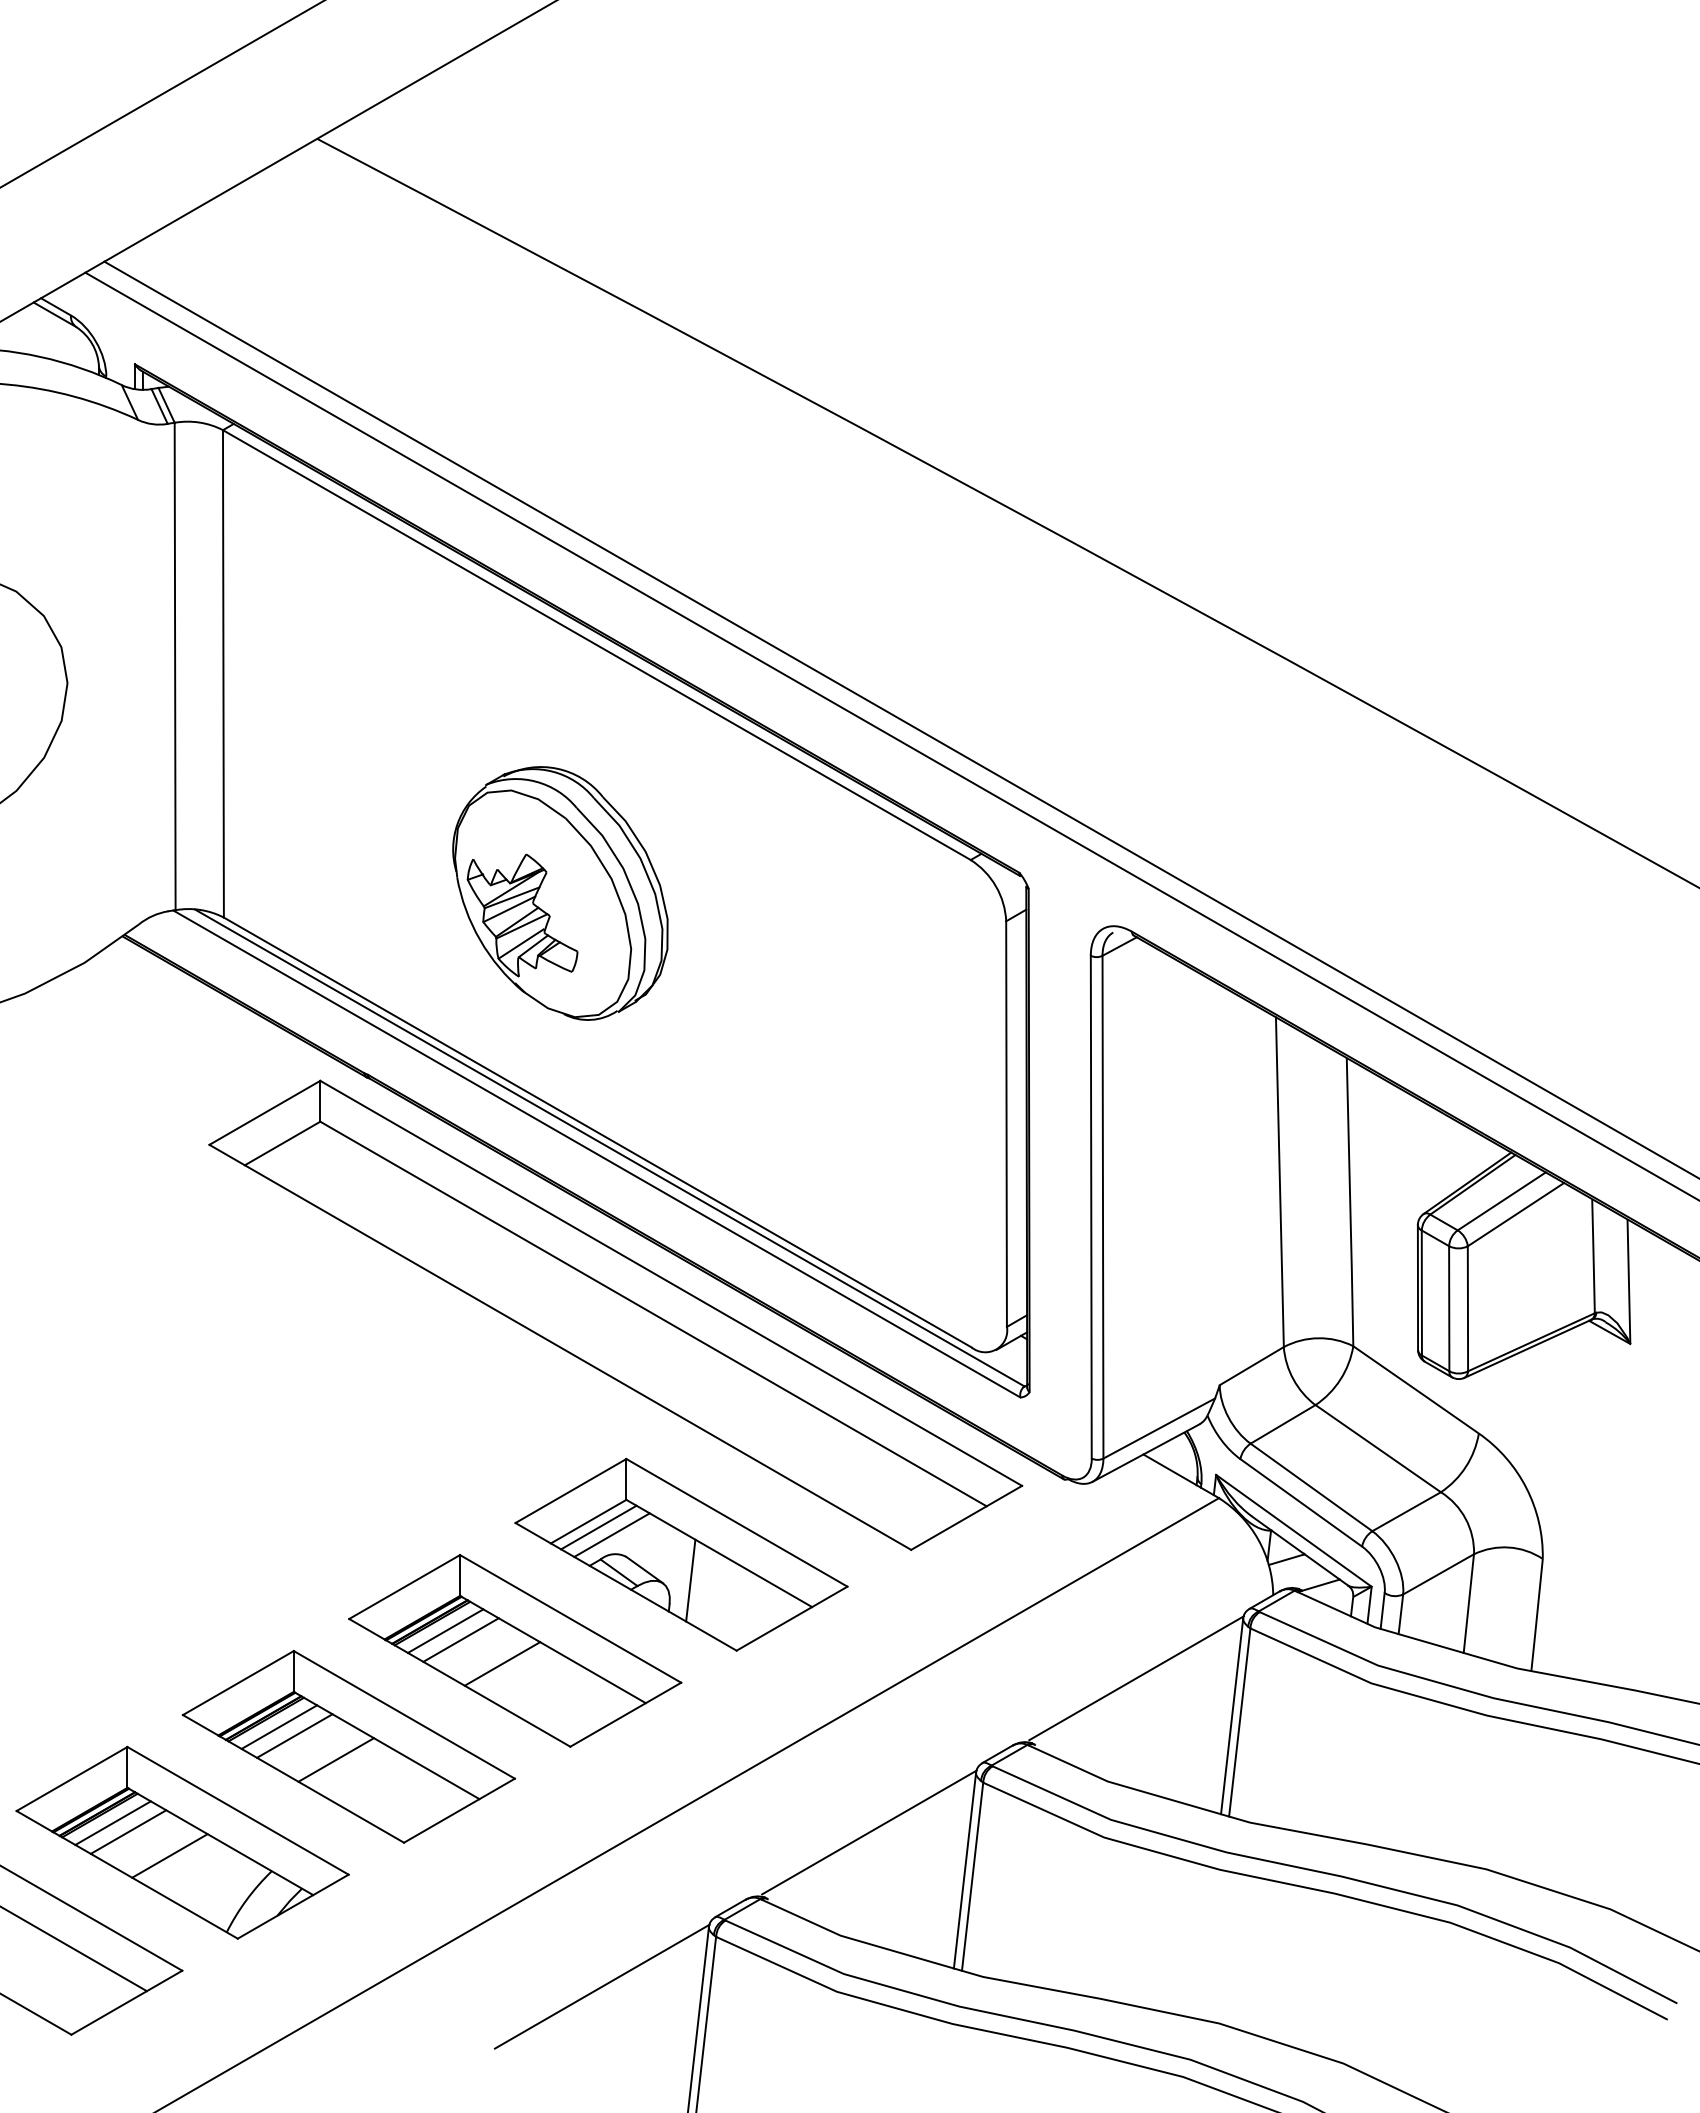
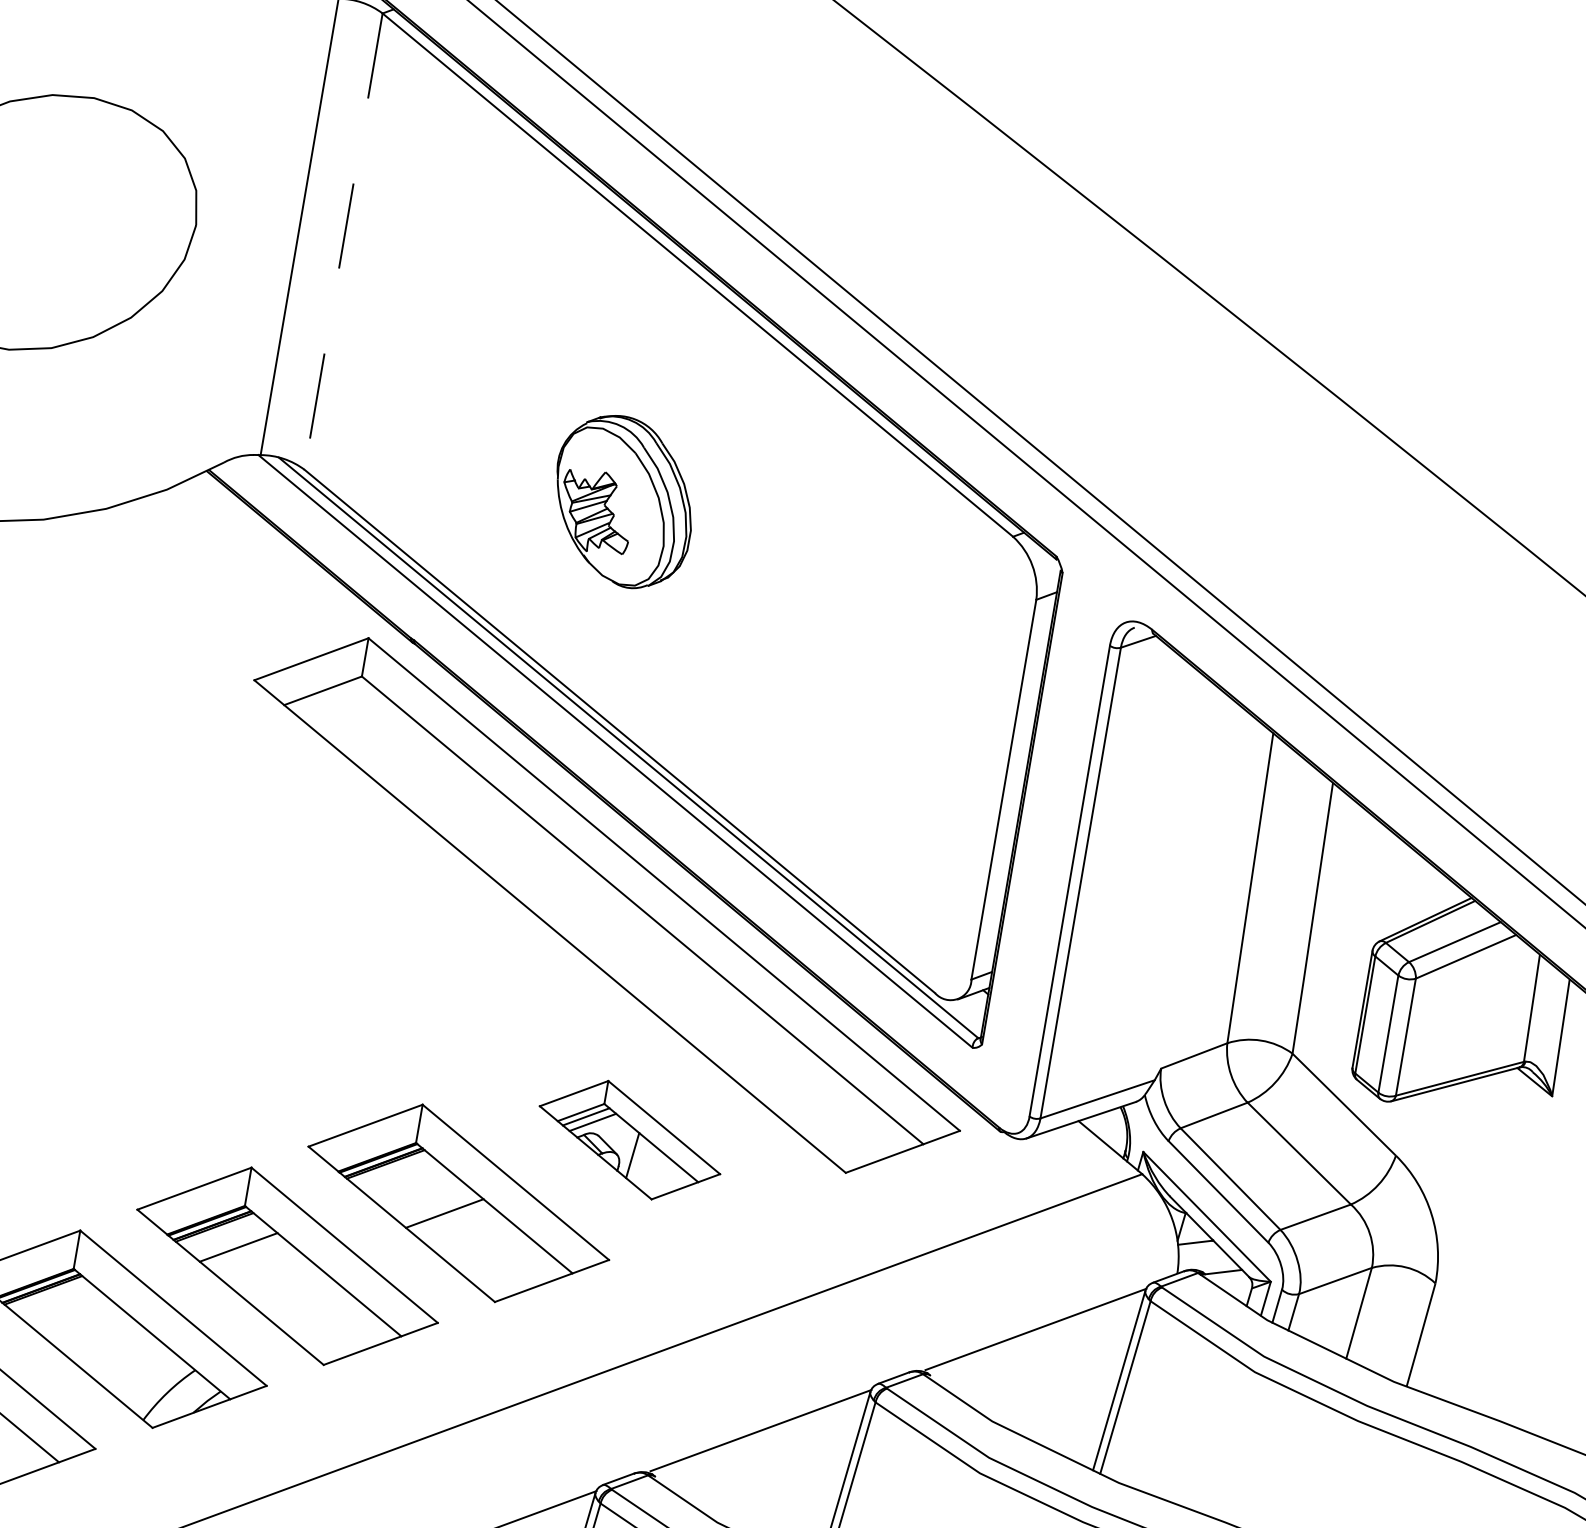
line: (223, 673) -> (343, 241), solid -> dashed
part: (560, 893) -> (623, 501), size x0.7
part: (681, 1554) -> (630, 1140), size x0.6
line: (445, 1630) -> (396, 1173), removed
line: (460, 1639) -> (409, 1183), removed
line: (279, 1726) -> (225, 1236), removed
line: (335, 1759) -> (273, 1275), removed
line: (112, 1822) -> (54, 1298), removed
line: (128, 1831) -> (67, 1309), removed
line: (169, 1855) -> (102, 1338), removed

